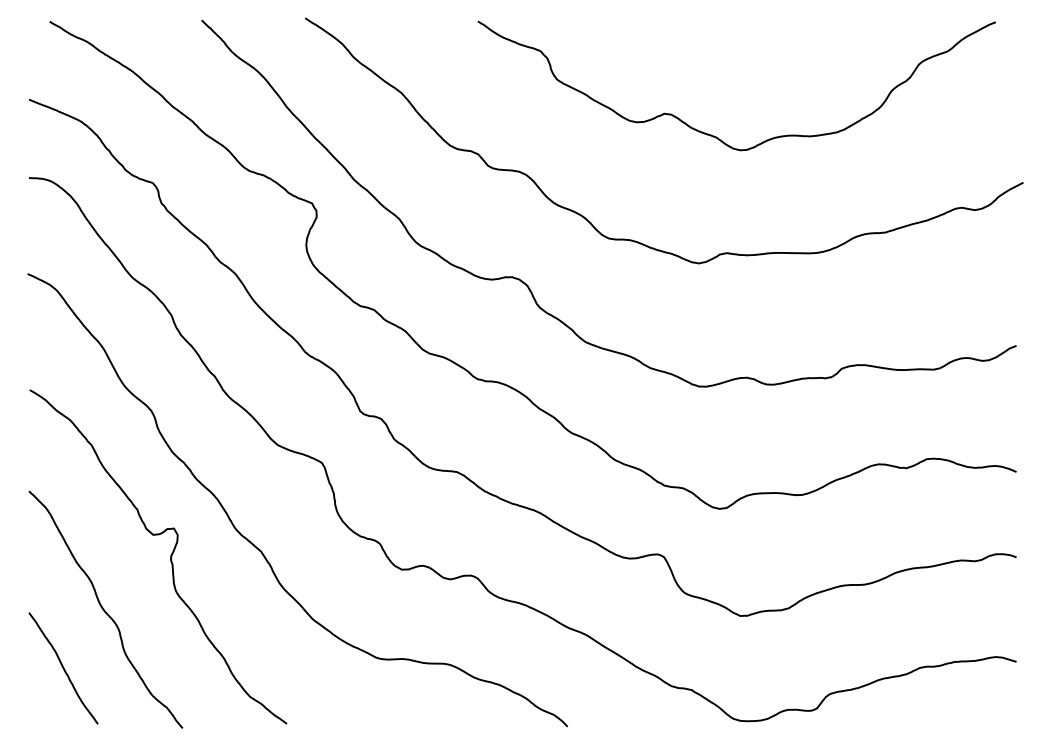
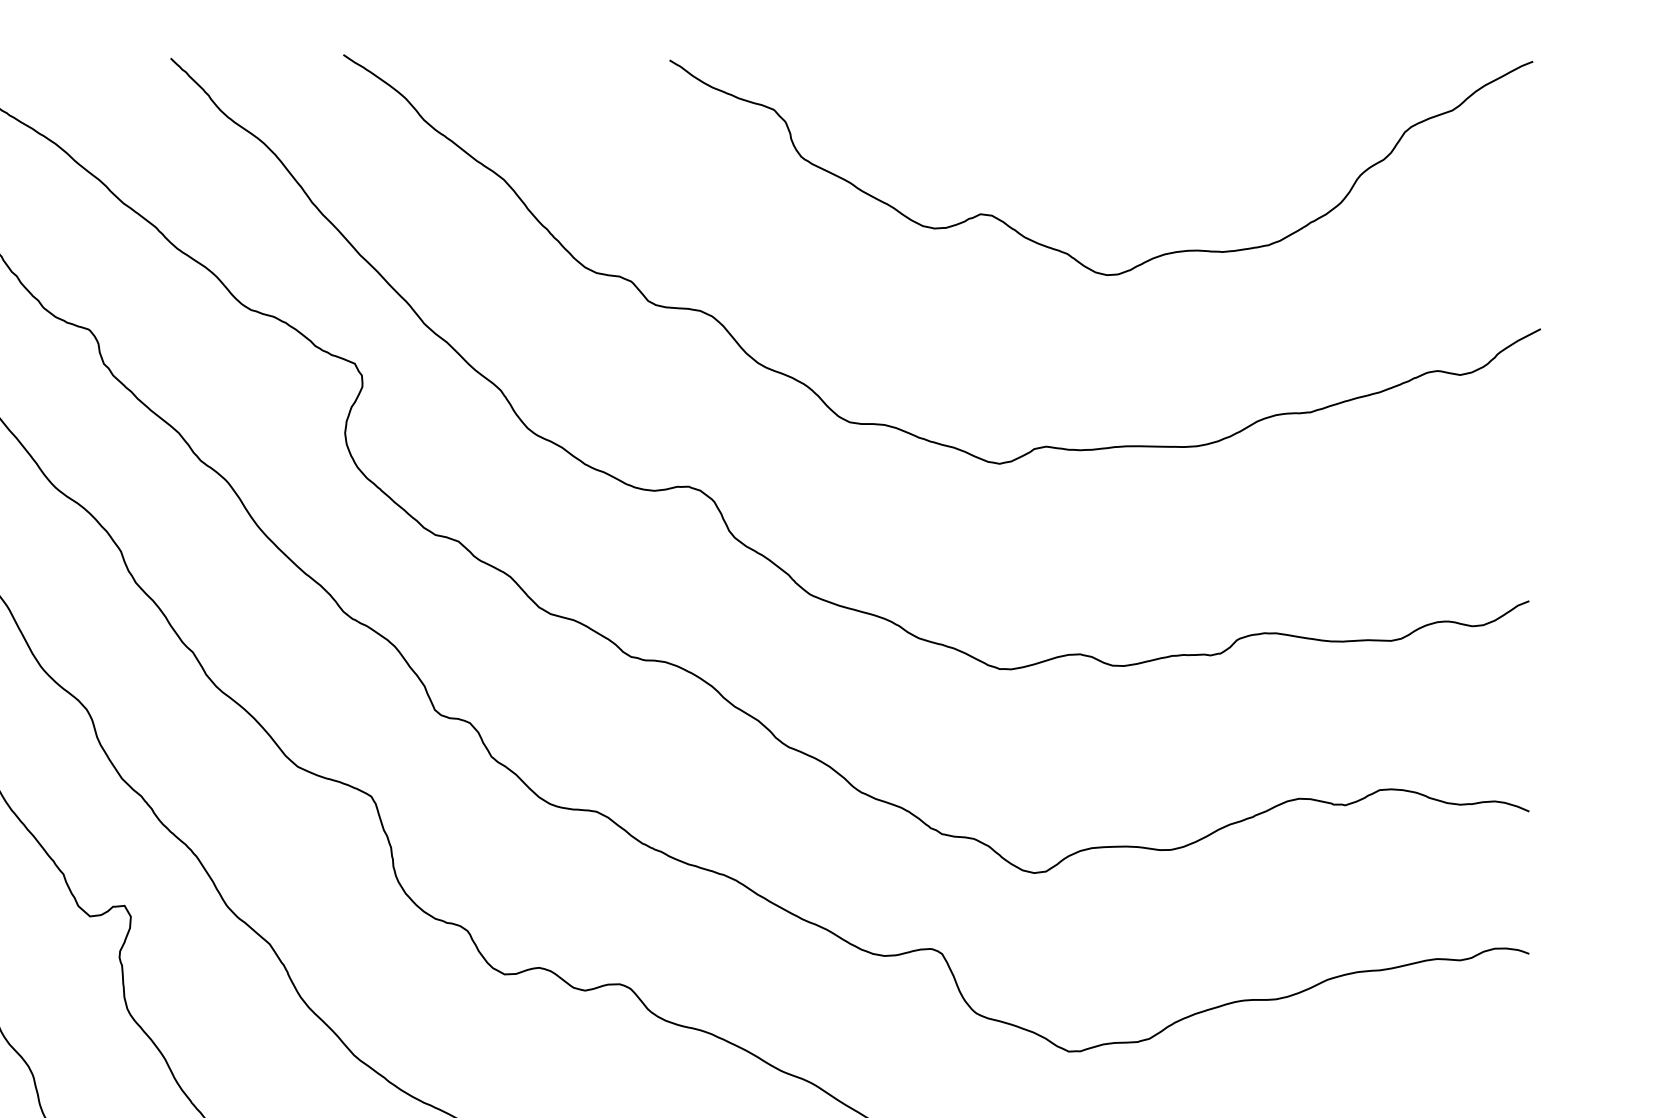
curve: (714, 135) -> (1064, 250), moved

